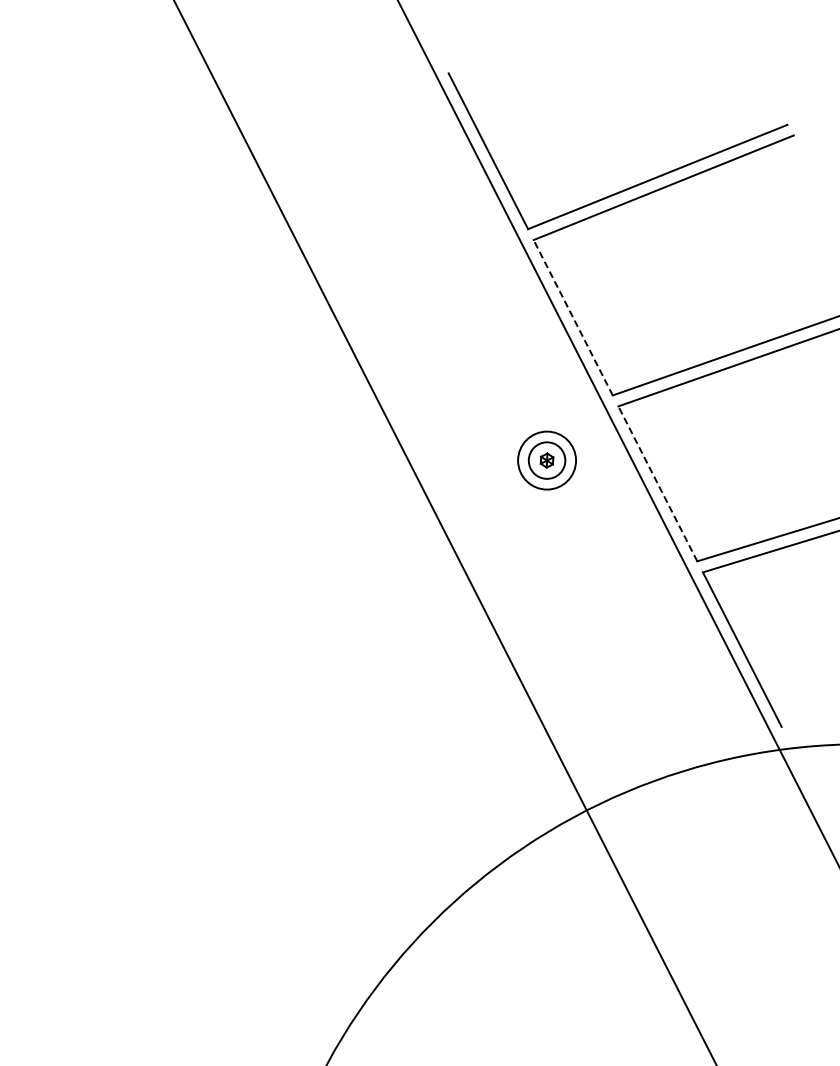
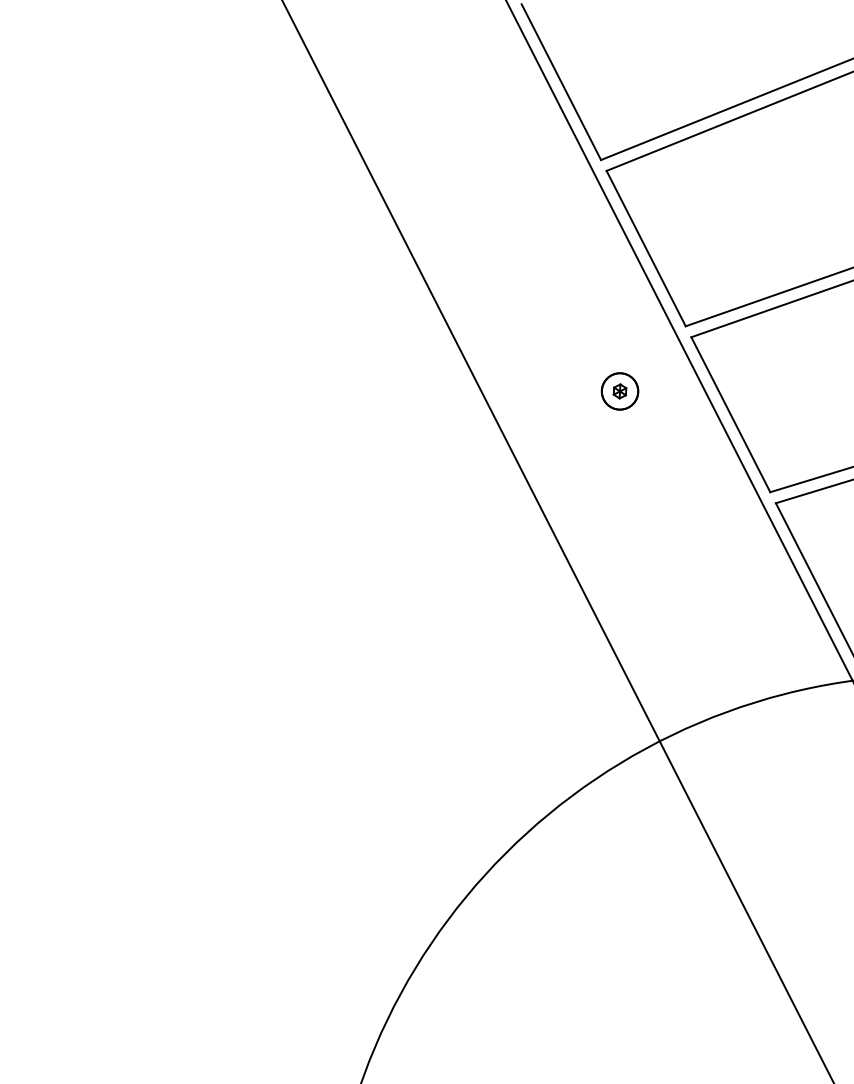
line: (572, 317) -> (645, 248), dashed -> solid
circle: (546, 460) -> (619, 391), size x0.62
line: (657, 483) -> (730, 414), dashed -> solid

